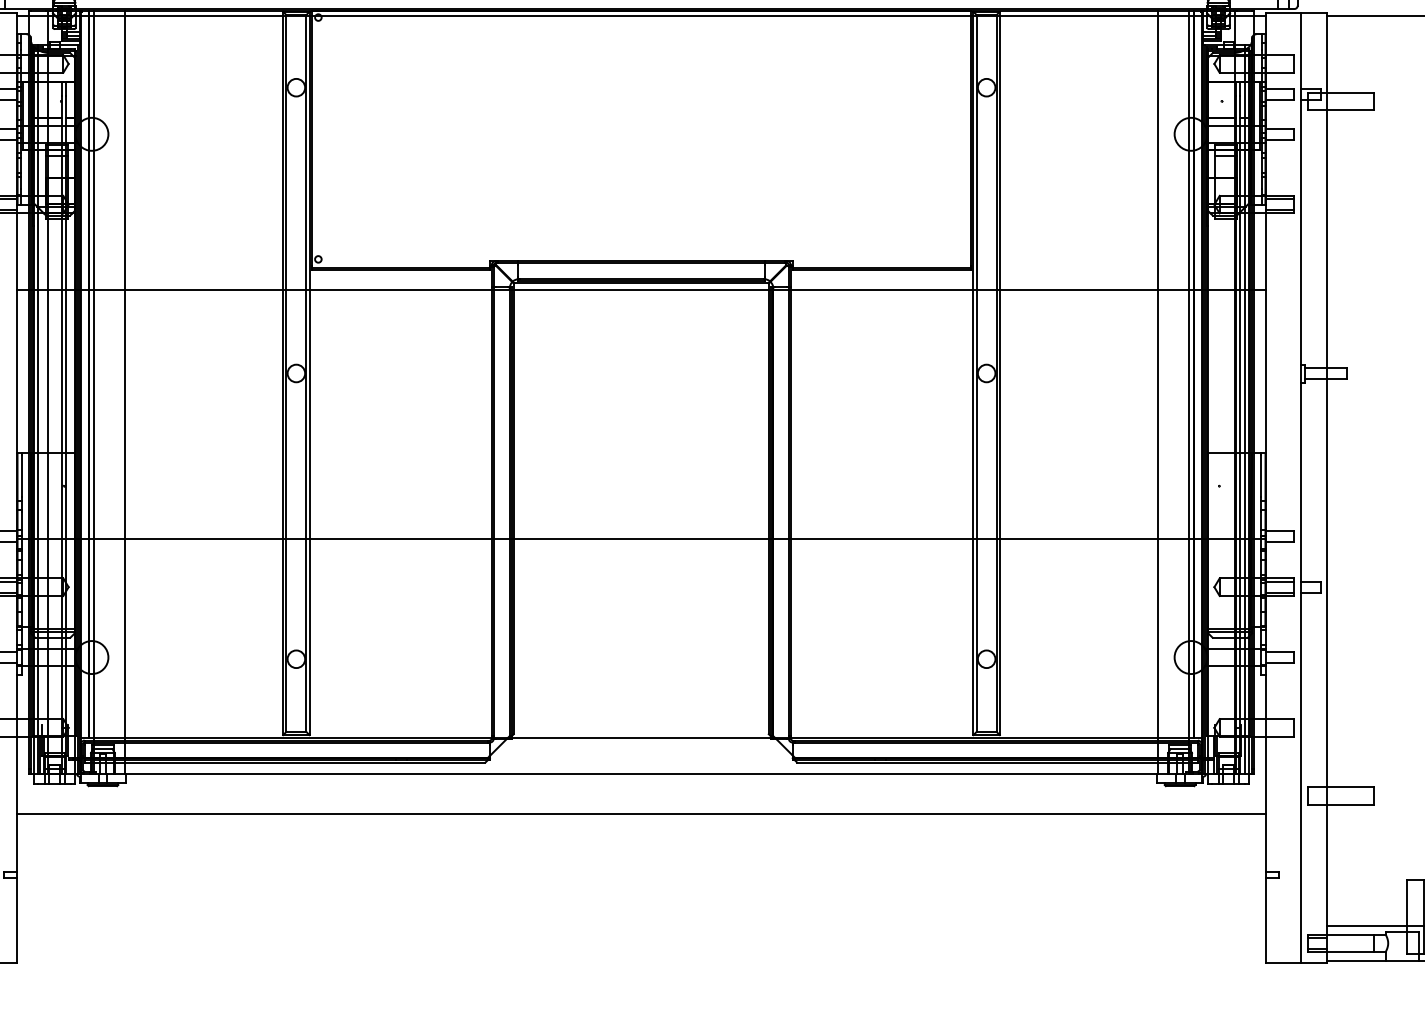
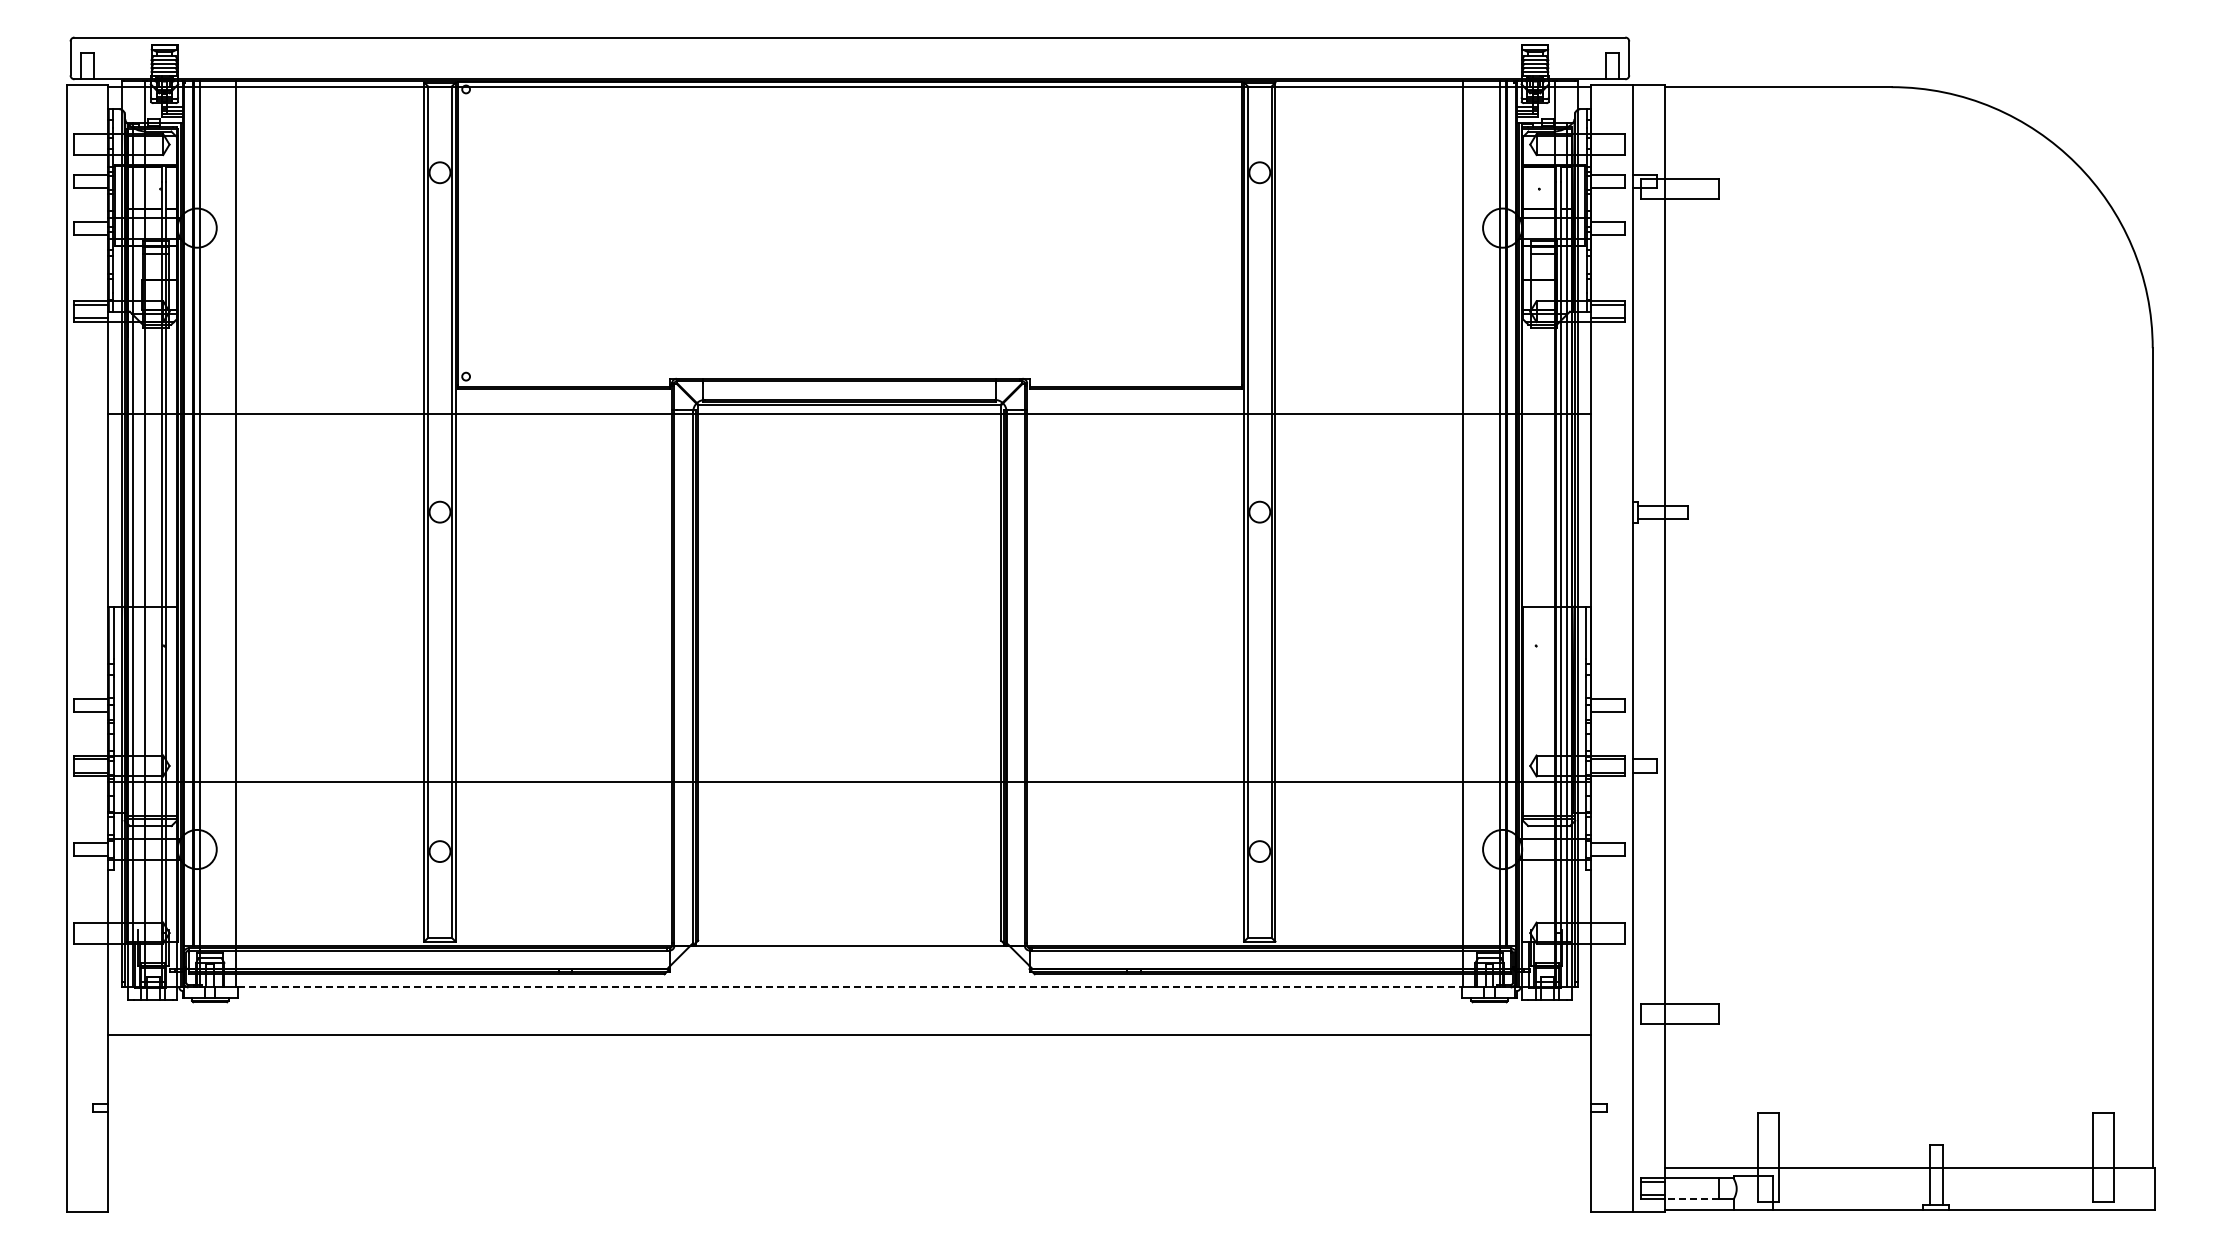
line: (641, 538) -> (849, 781), moved
line: (642, 773) -> (850, 987), solid -> dashed
line: (1350, 952) -> (1691, 1199), solid -> dashed

